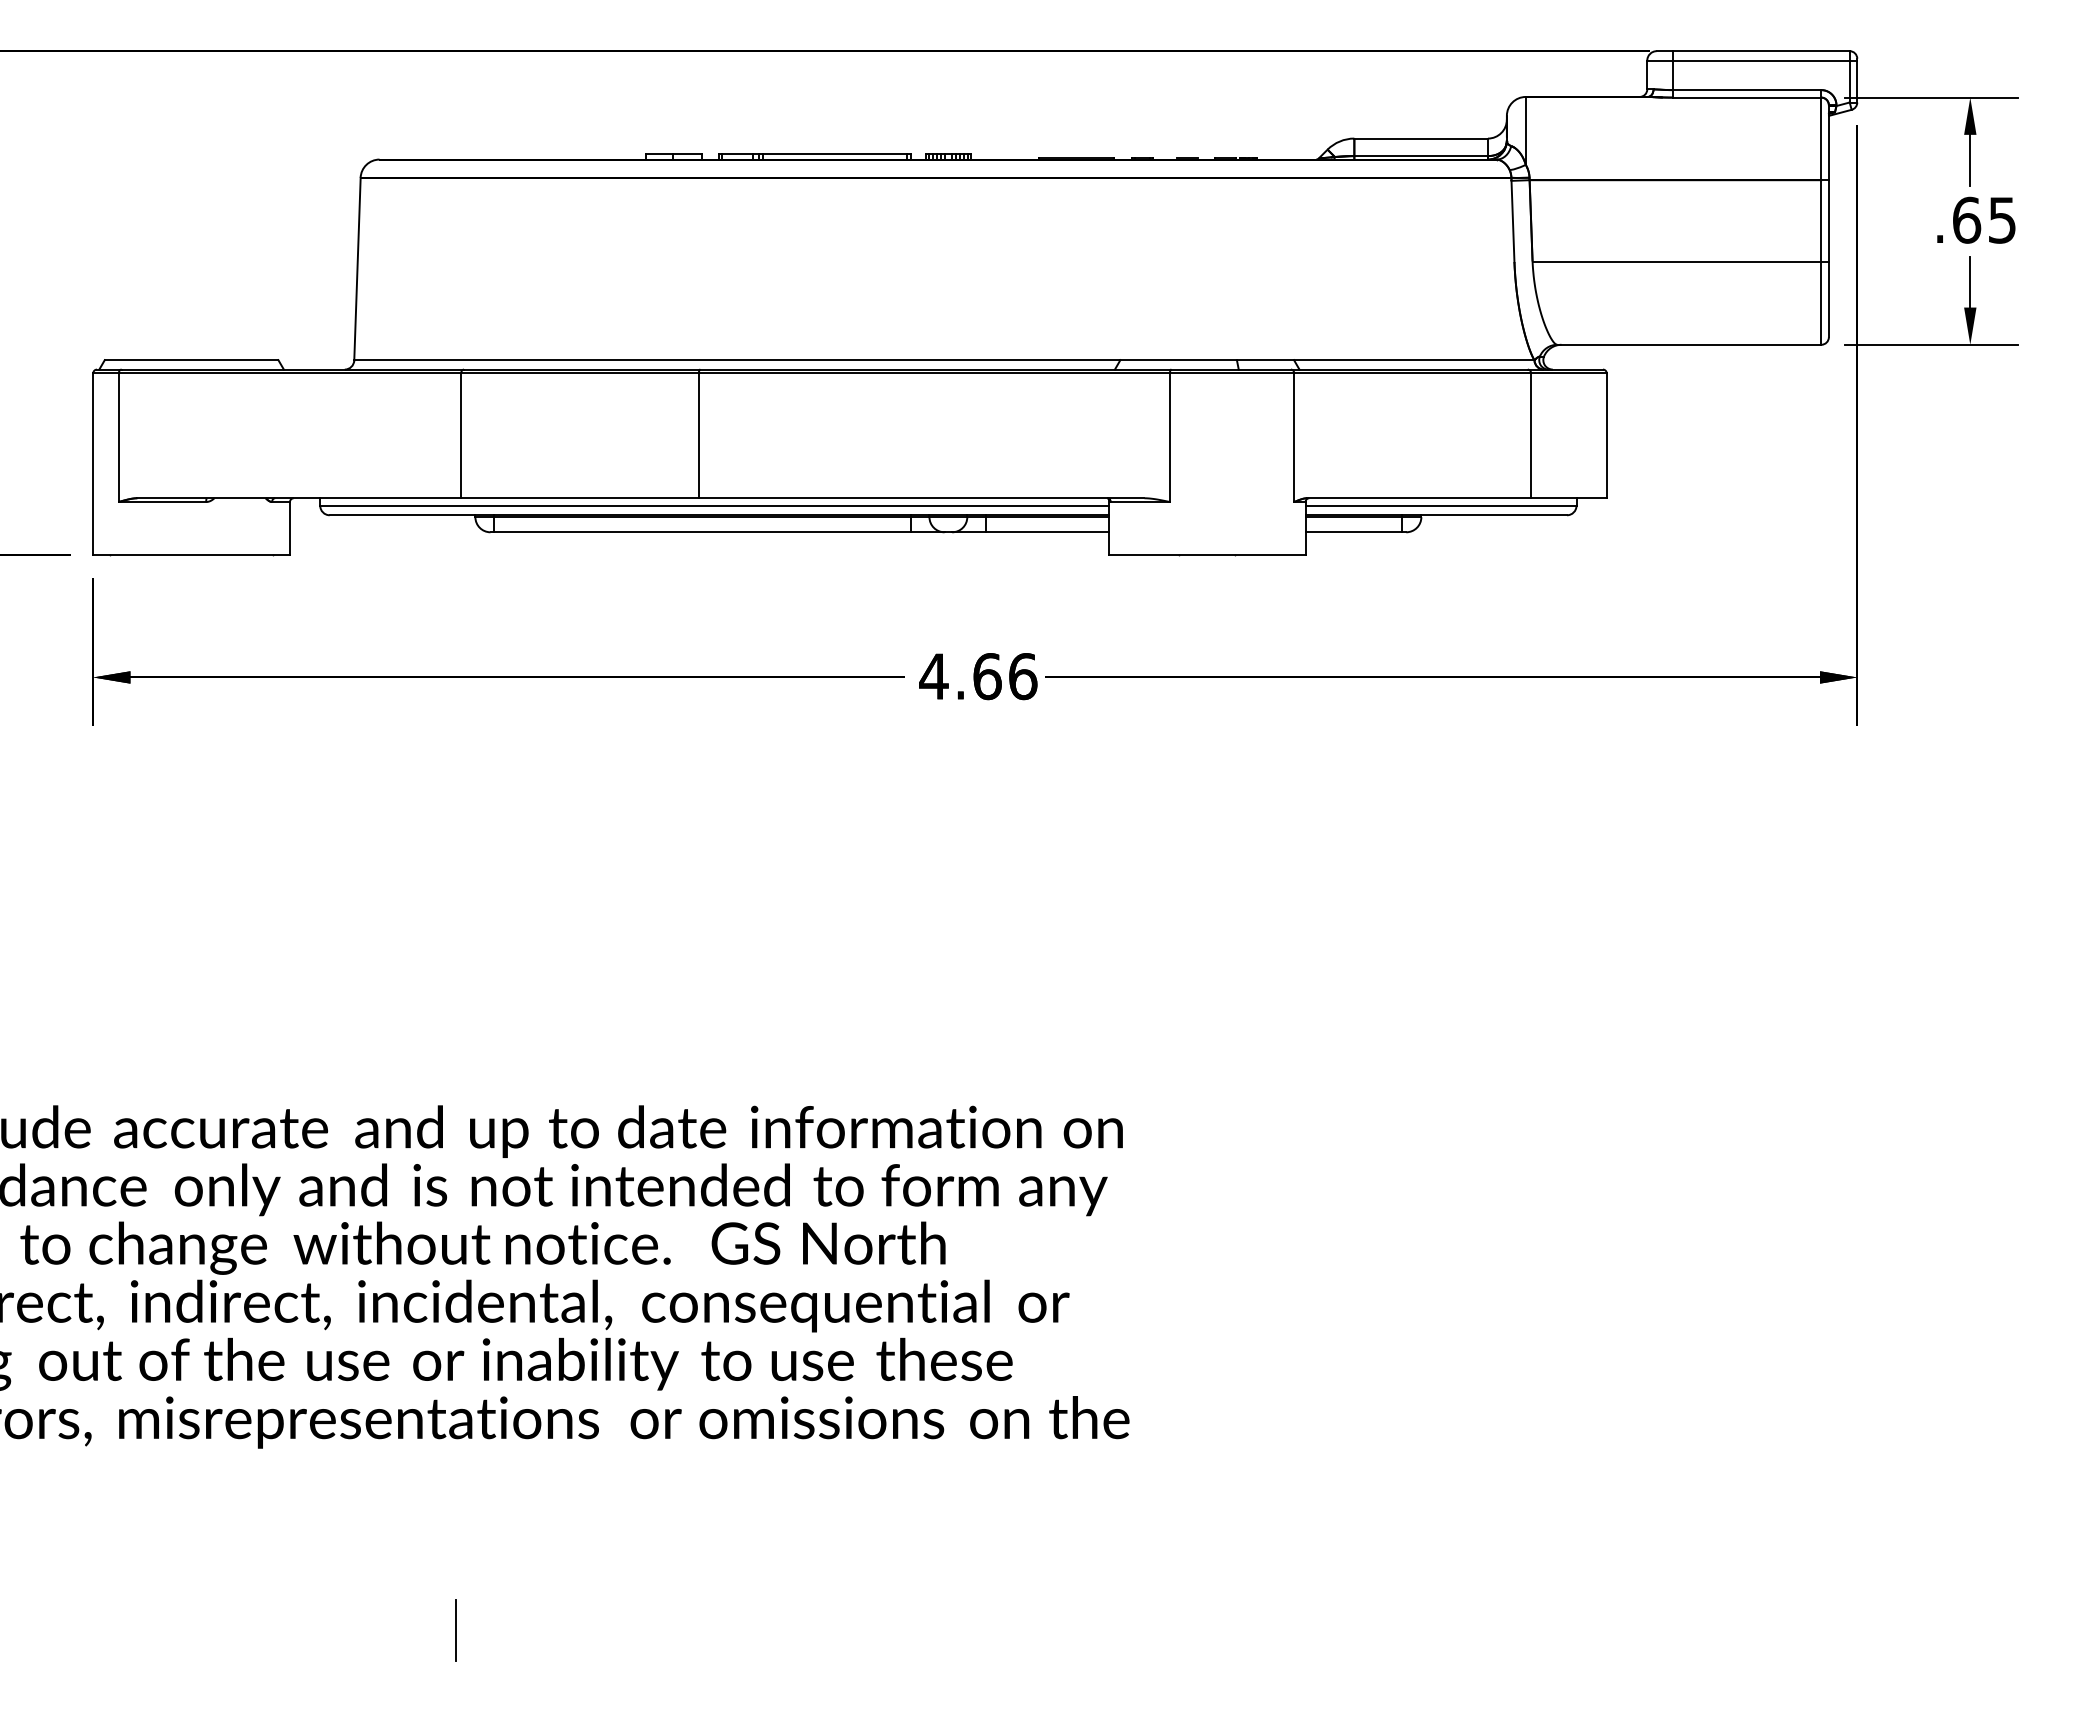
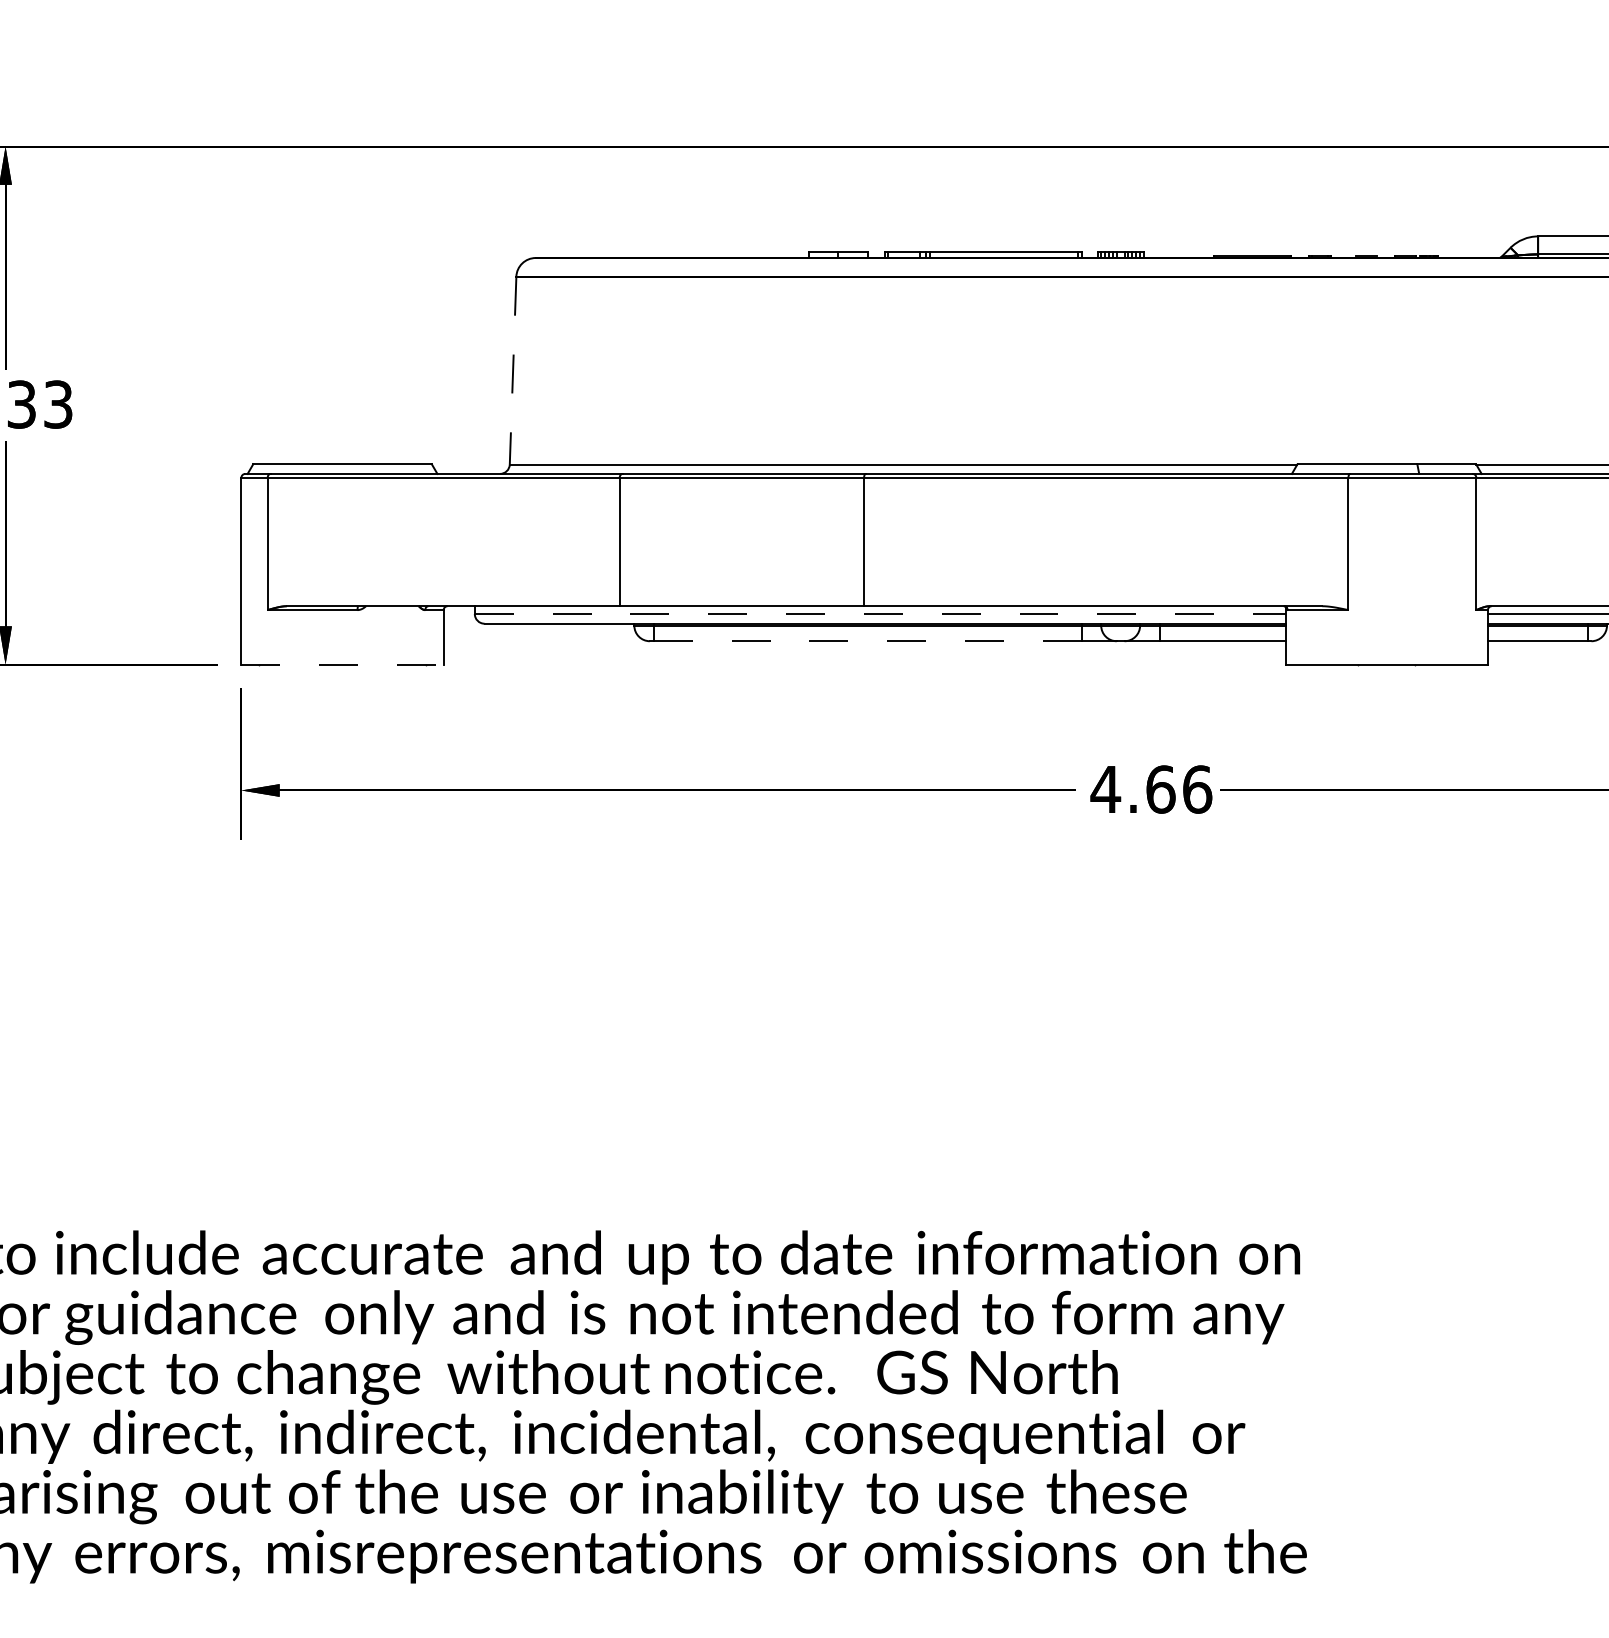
line: (357, 269) -> (513, 371), solid -> dashed
line: (715, 505) -> (881, 613), solid -> dashed
line: (701, 532) -> (866, 641), solid -> dashed
line: (192, 555) -> (343, 665), solid -> dashed

